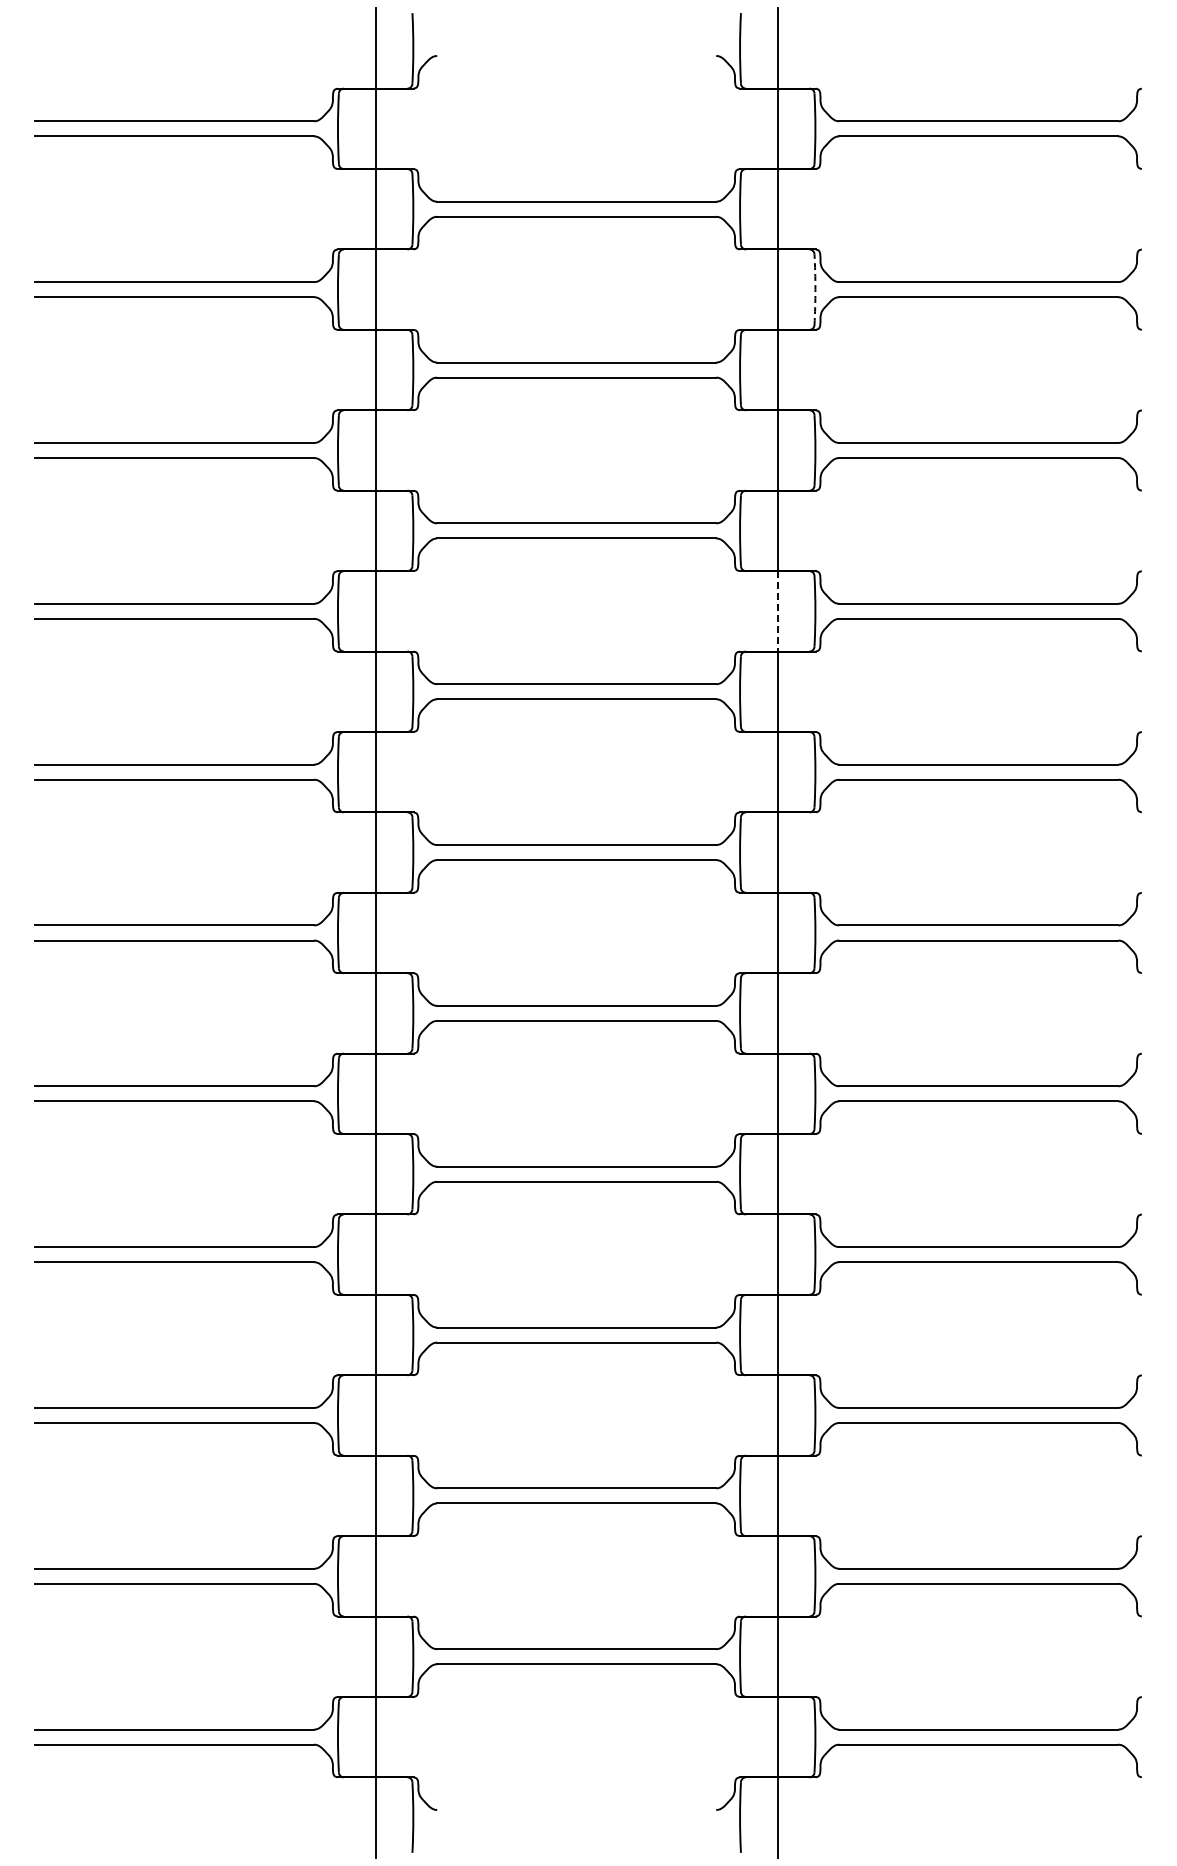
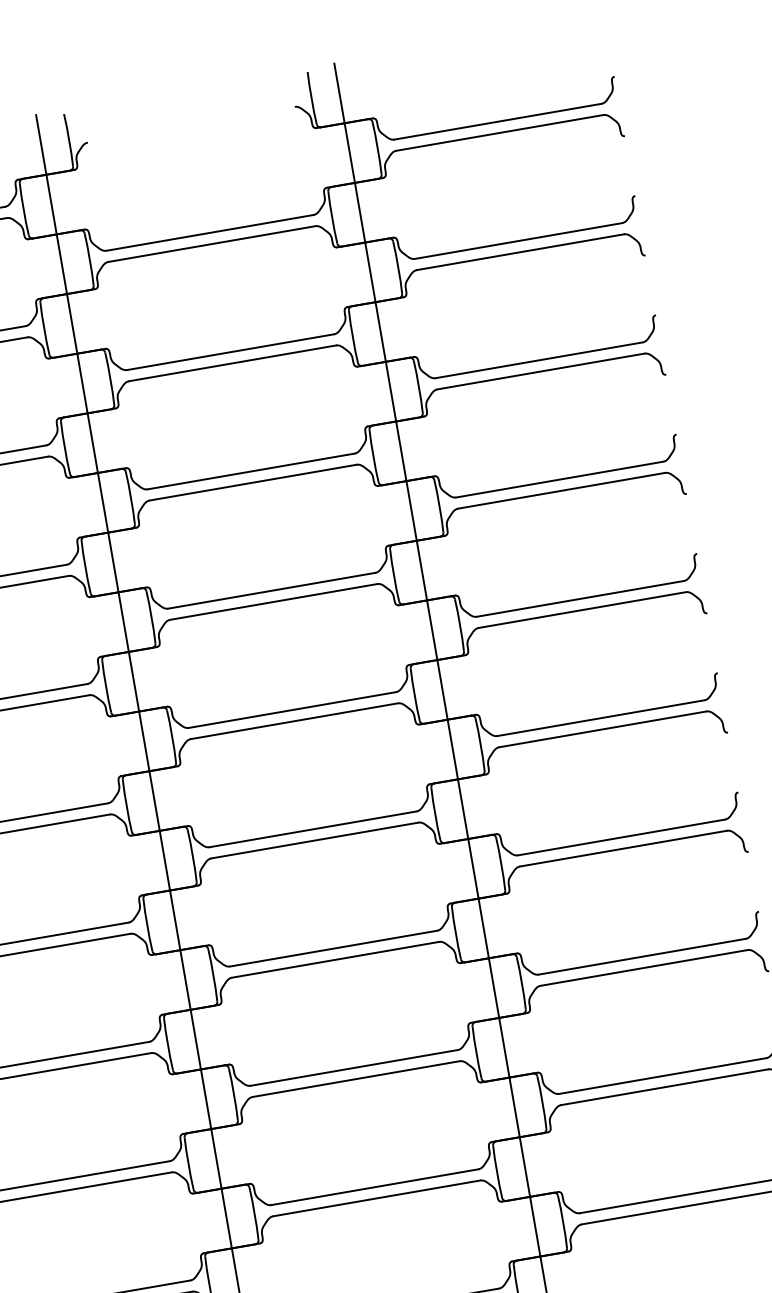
arc: (815, 289) -> (398, 267), dashed -> solid
line: (777, 611) -> (411, 511), dashed -> solid

